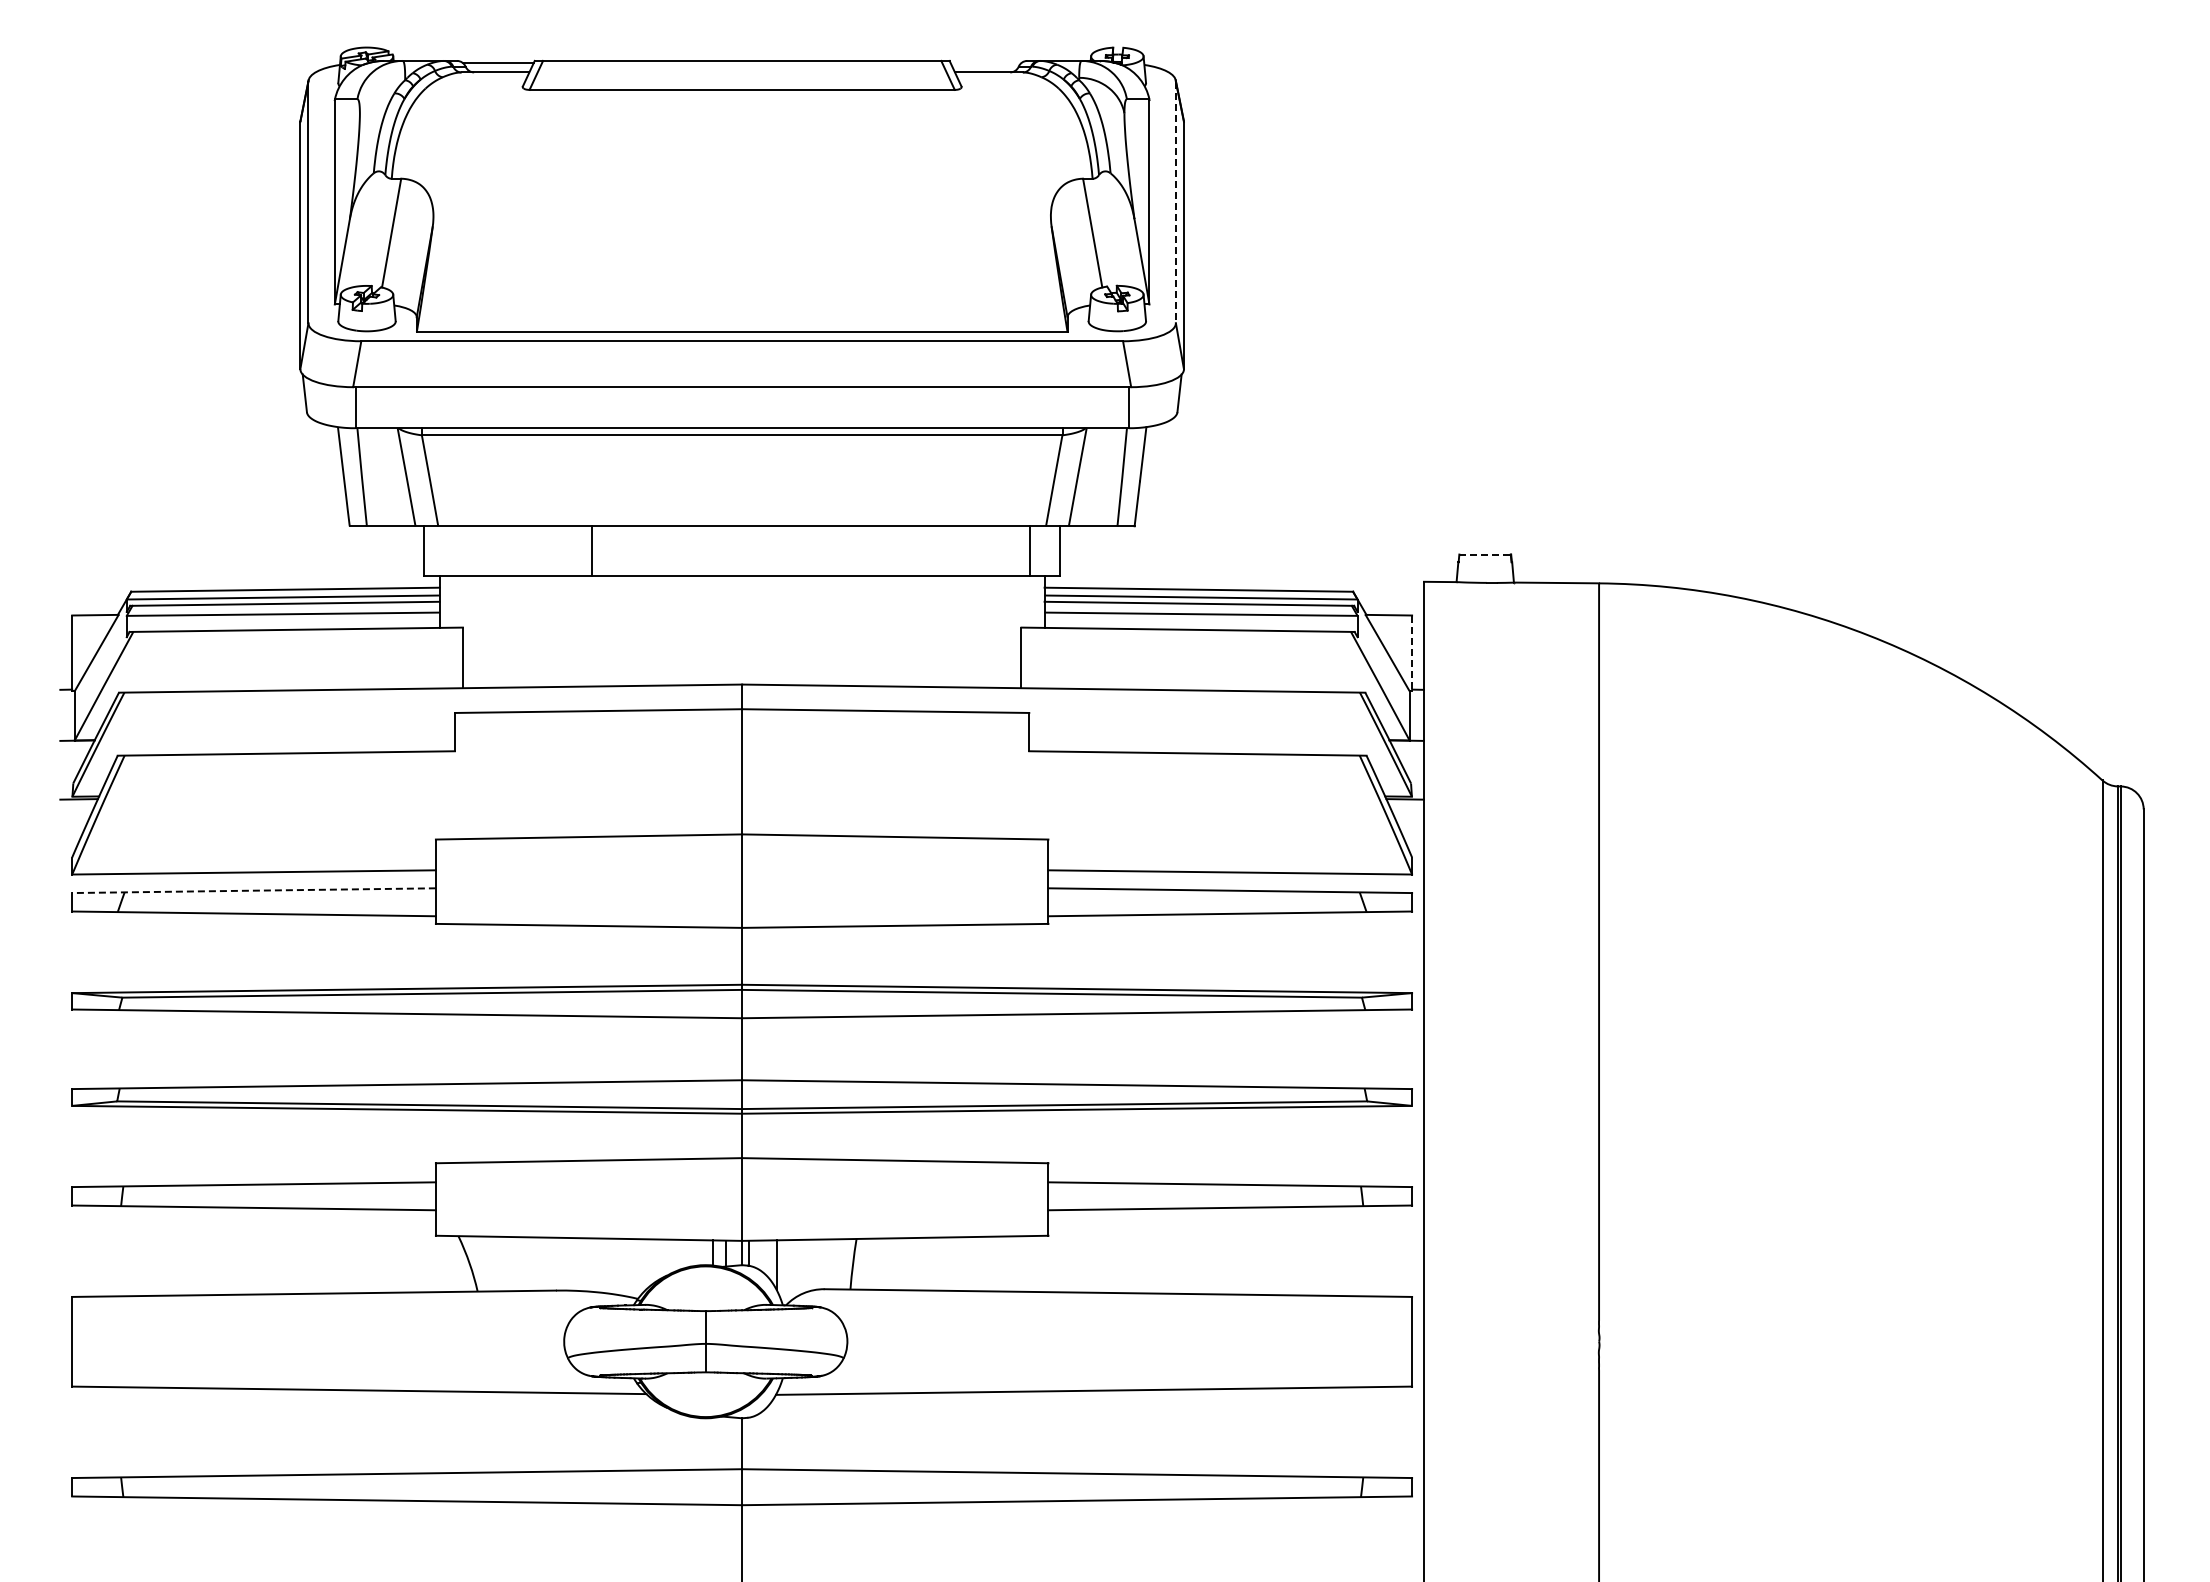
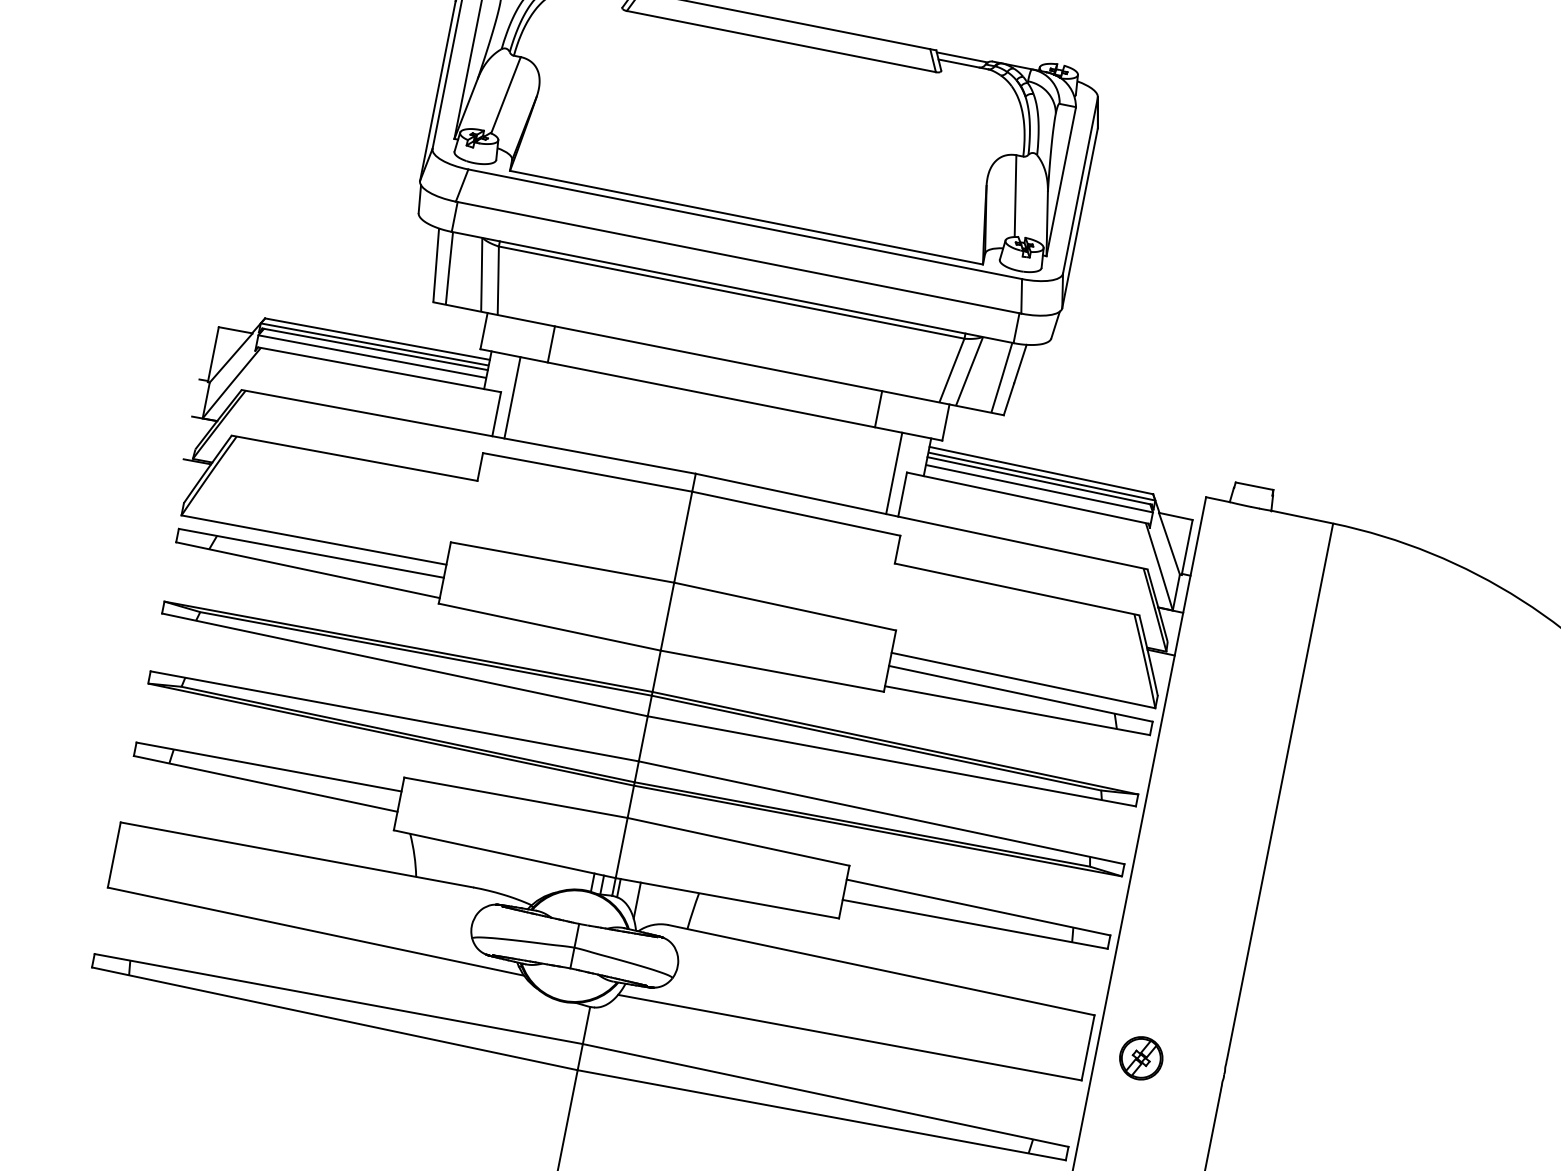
line: (985, 63) -> (962, 57), added
line: (1175, 202) -> (1080, 185), dashed -> solid
line: (592, 551) -> (551, 344), moved
line: (1030, 551) -> (878, 409), moved
line: (1485, 554) -> (1254, 486), dashed -> solid
line: (479, 632) -> (512, 398), added
line: (1004, 632) -> (893, 473), added
line: (1412, 653) -> (1187, 547), dashed -> solid
line: (254, 890) -> (311, 553), dashed -> solid
part: (1484, 1341) -> (1140, 1058), added

